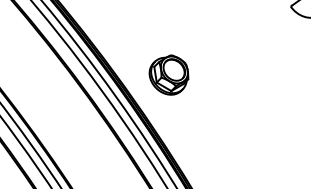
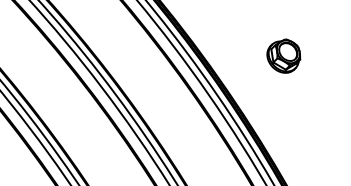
part: (168, 74) -> (283, 55), moved

